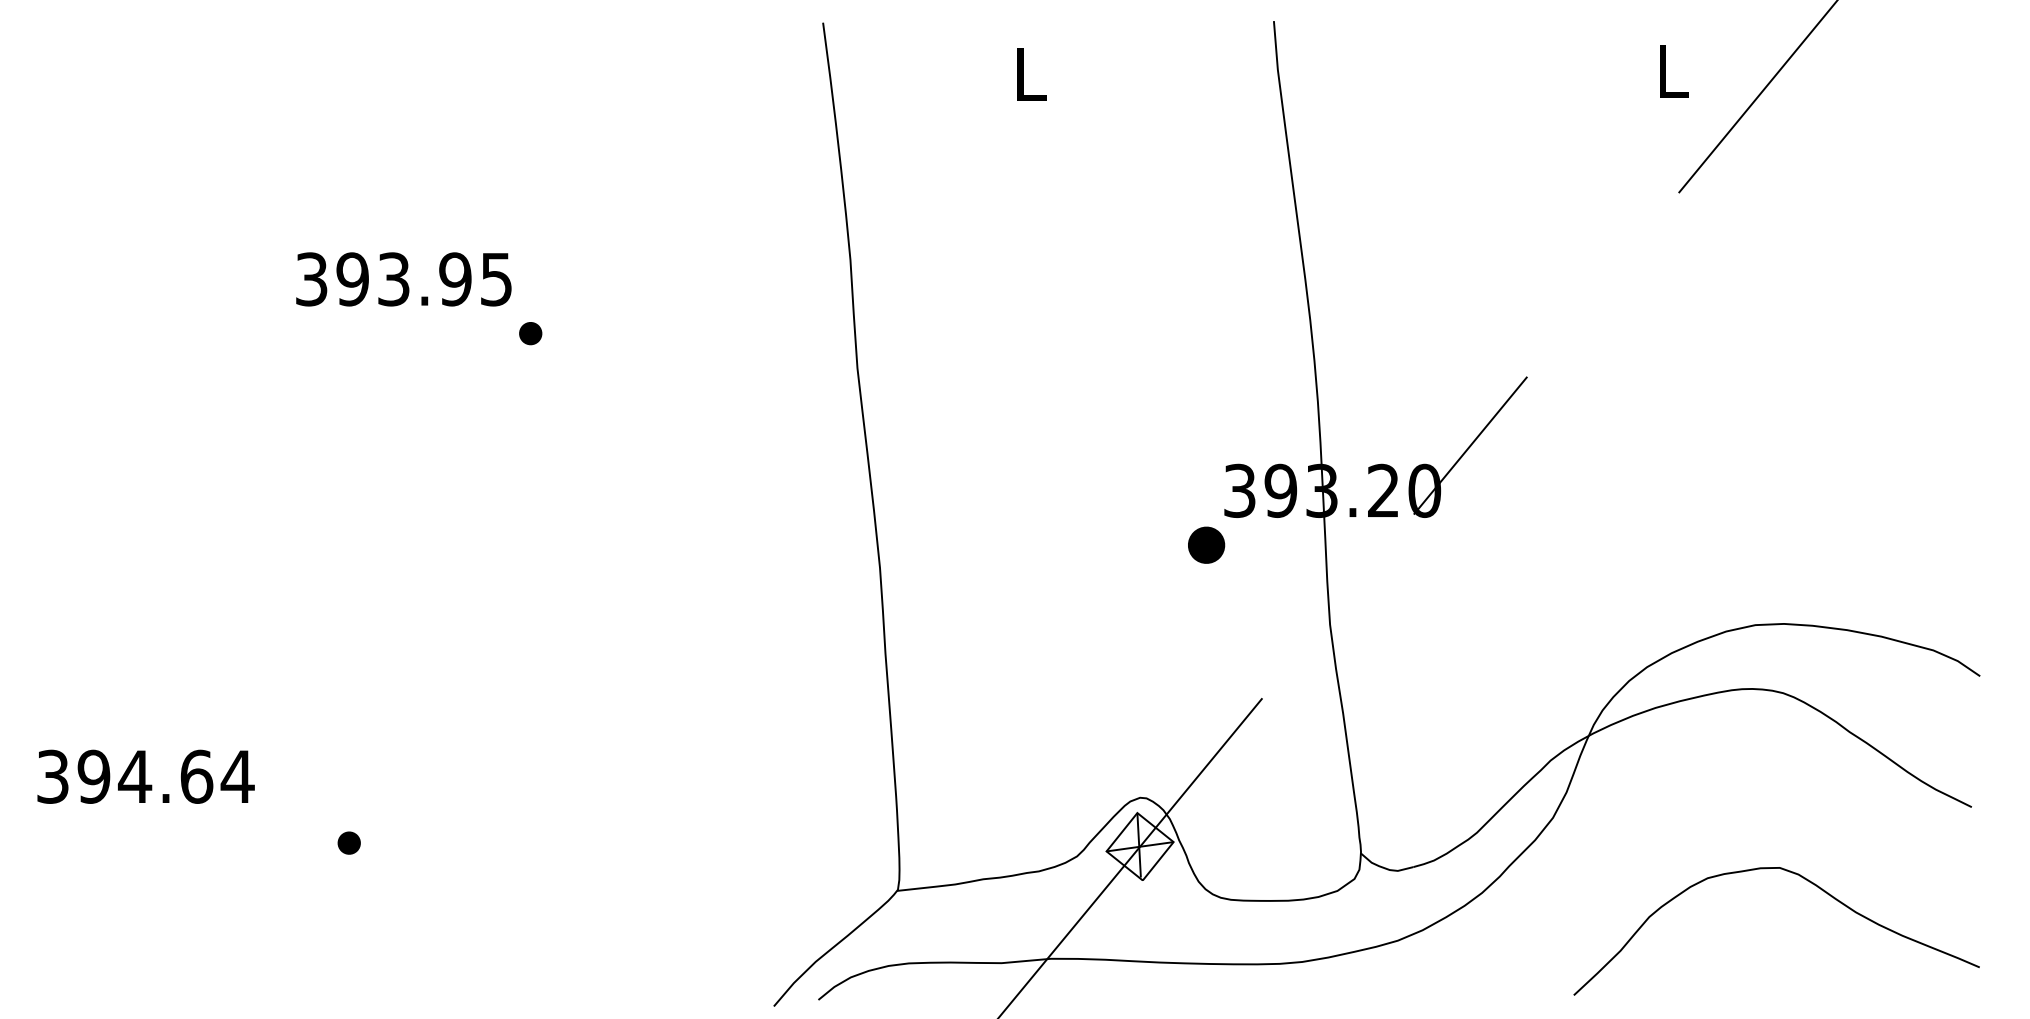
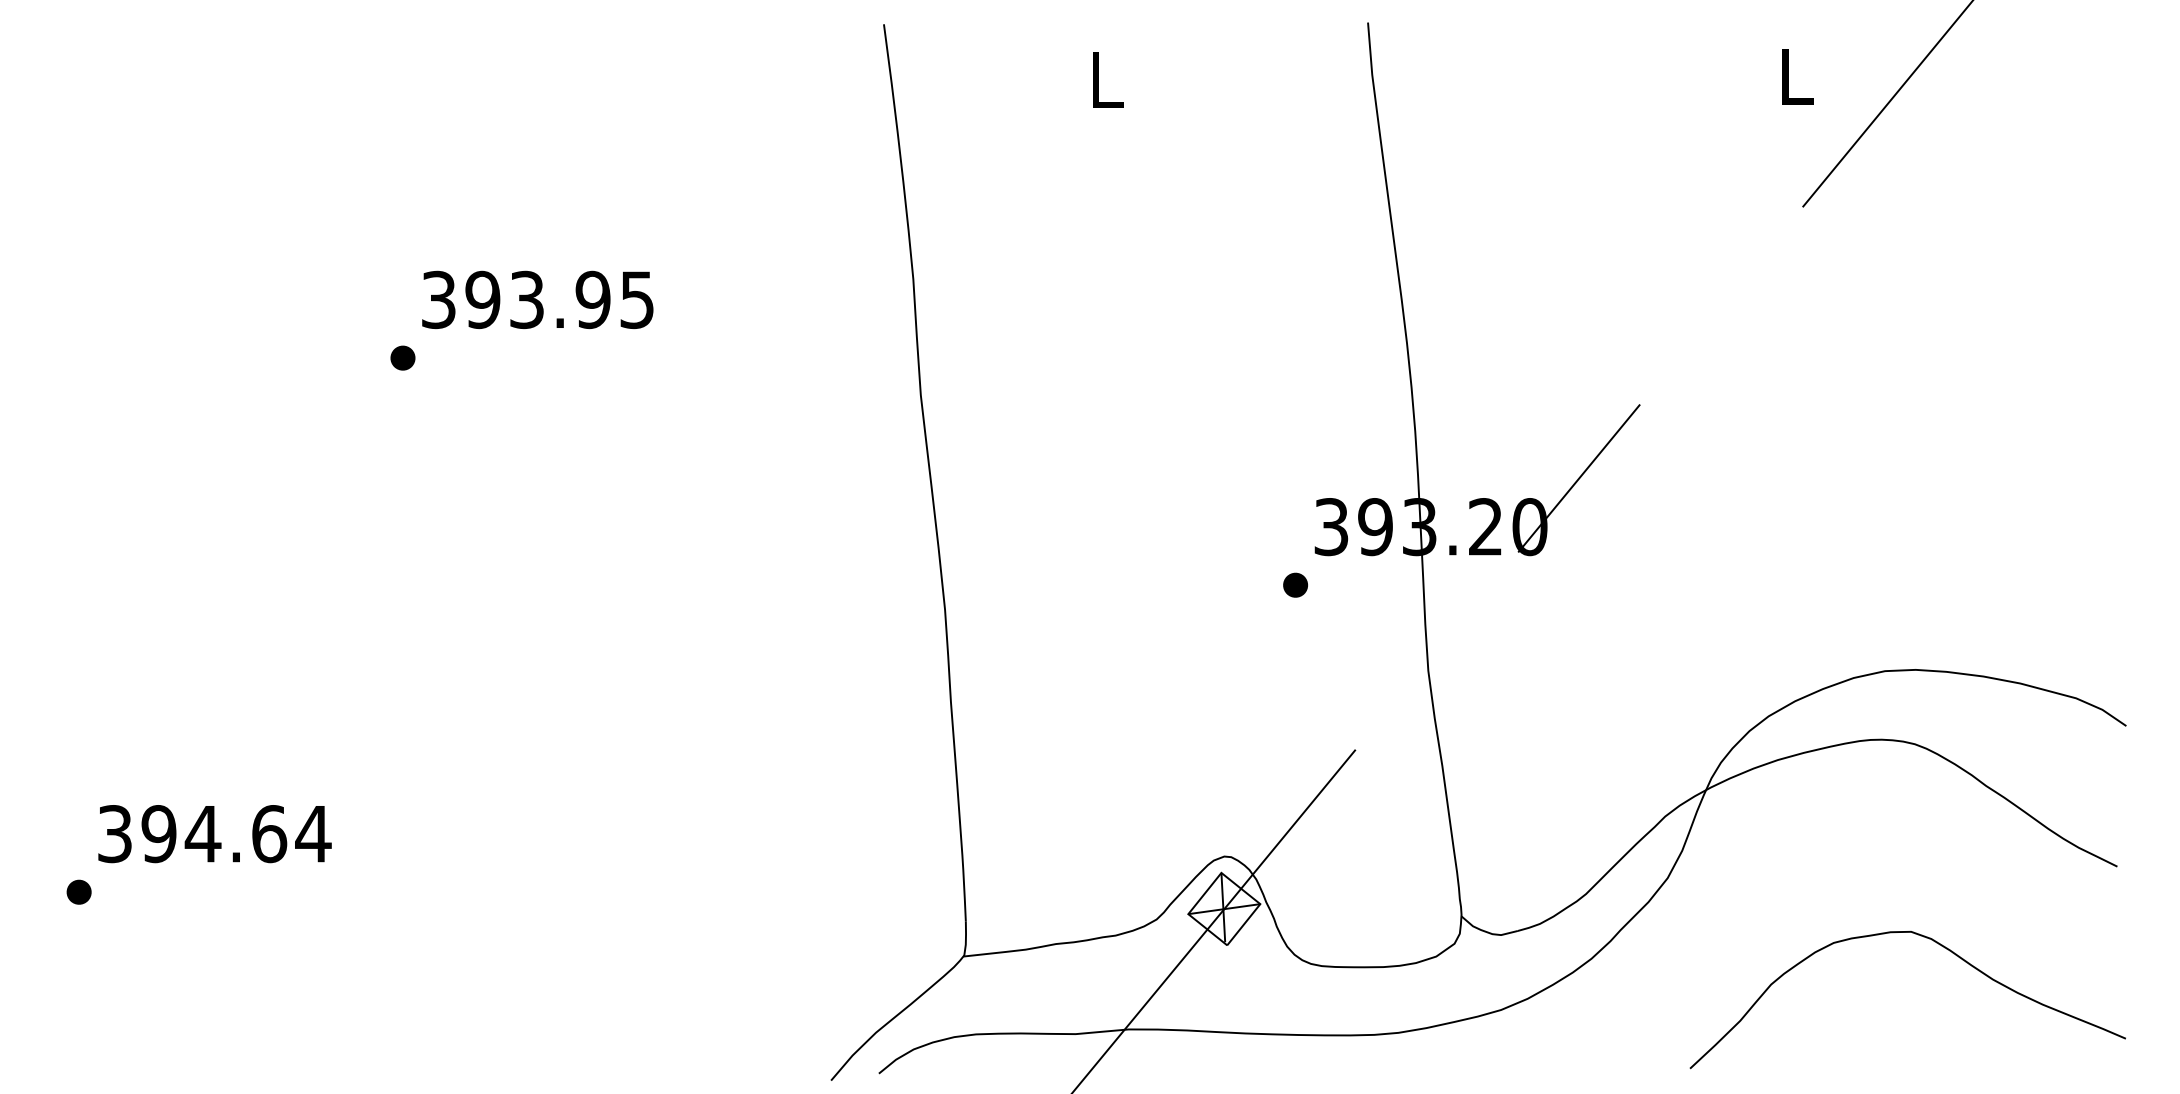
text: (403, 279) -> (537, 299), moved
part: (530, 333) -> (402, 357), moved
part: (1206, 544) -> (1295, 584), size x0.62
text: (145, 777) -> (214, 834), moved
part: (348, 842) -> (78, 891), moved

